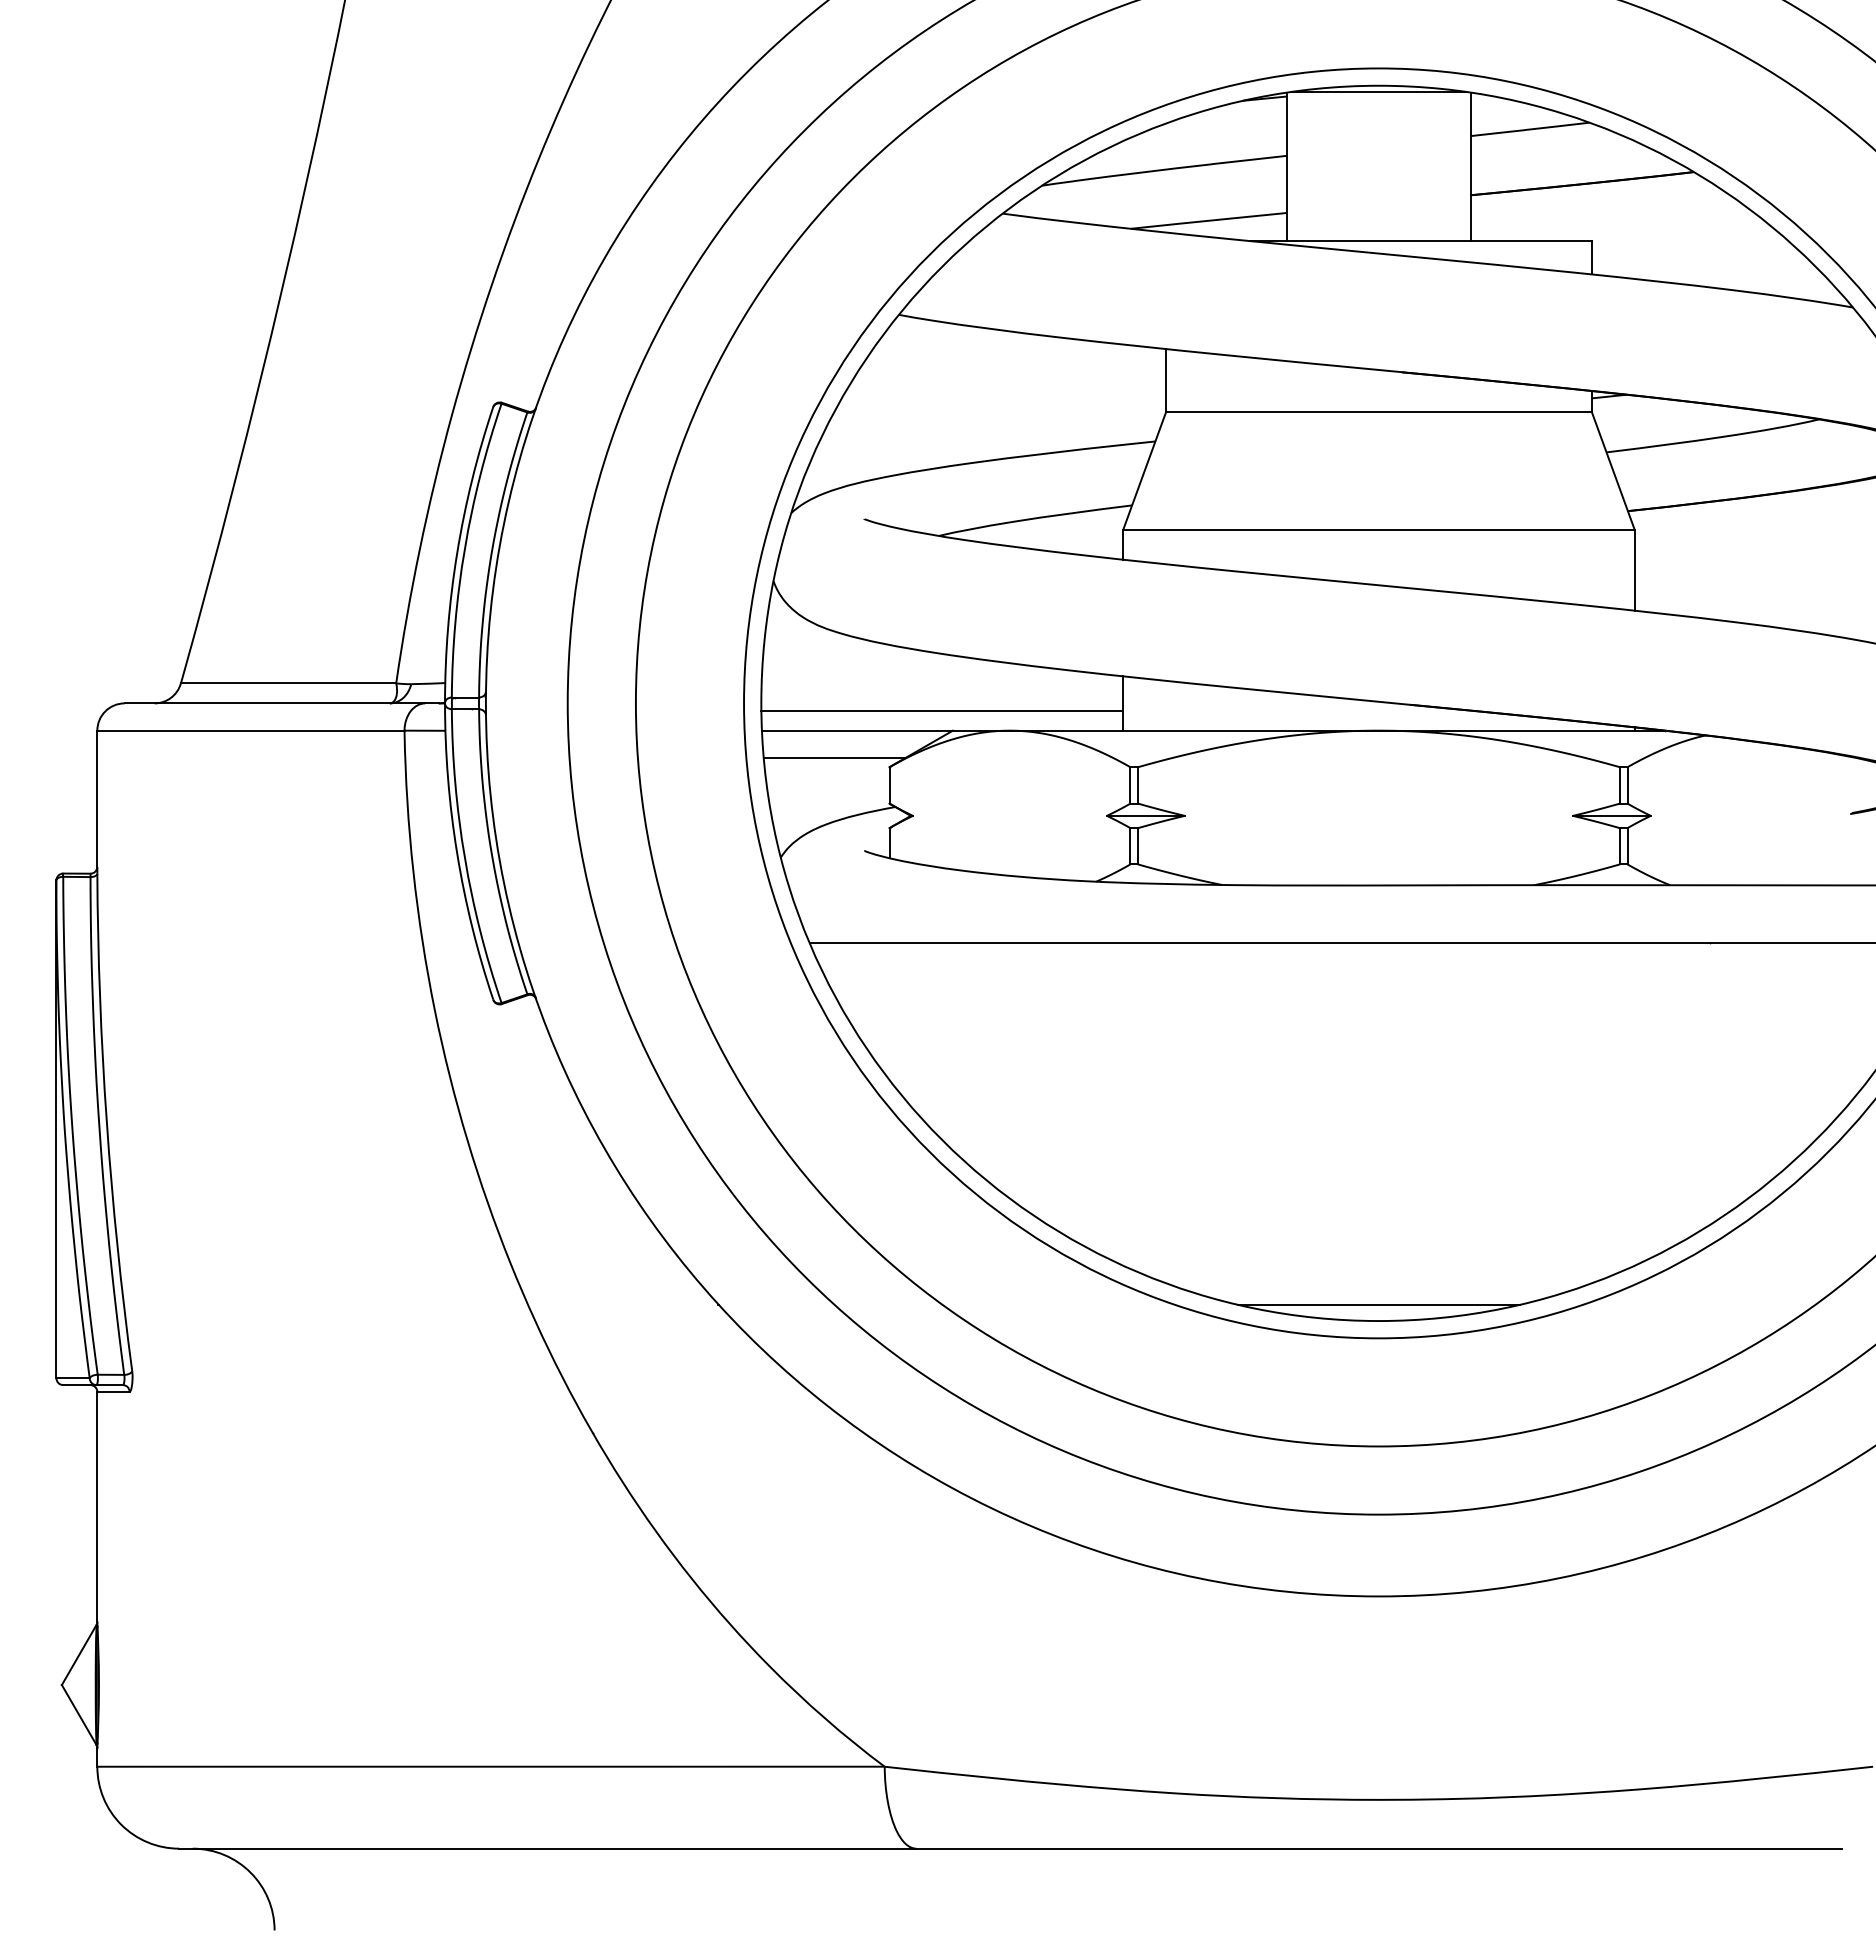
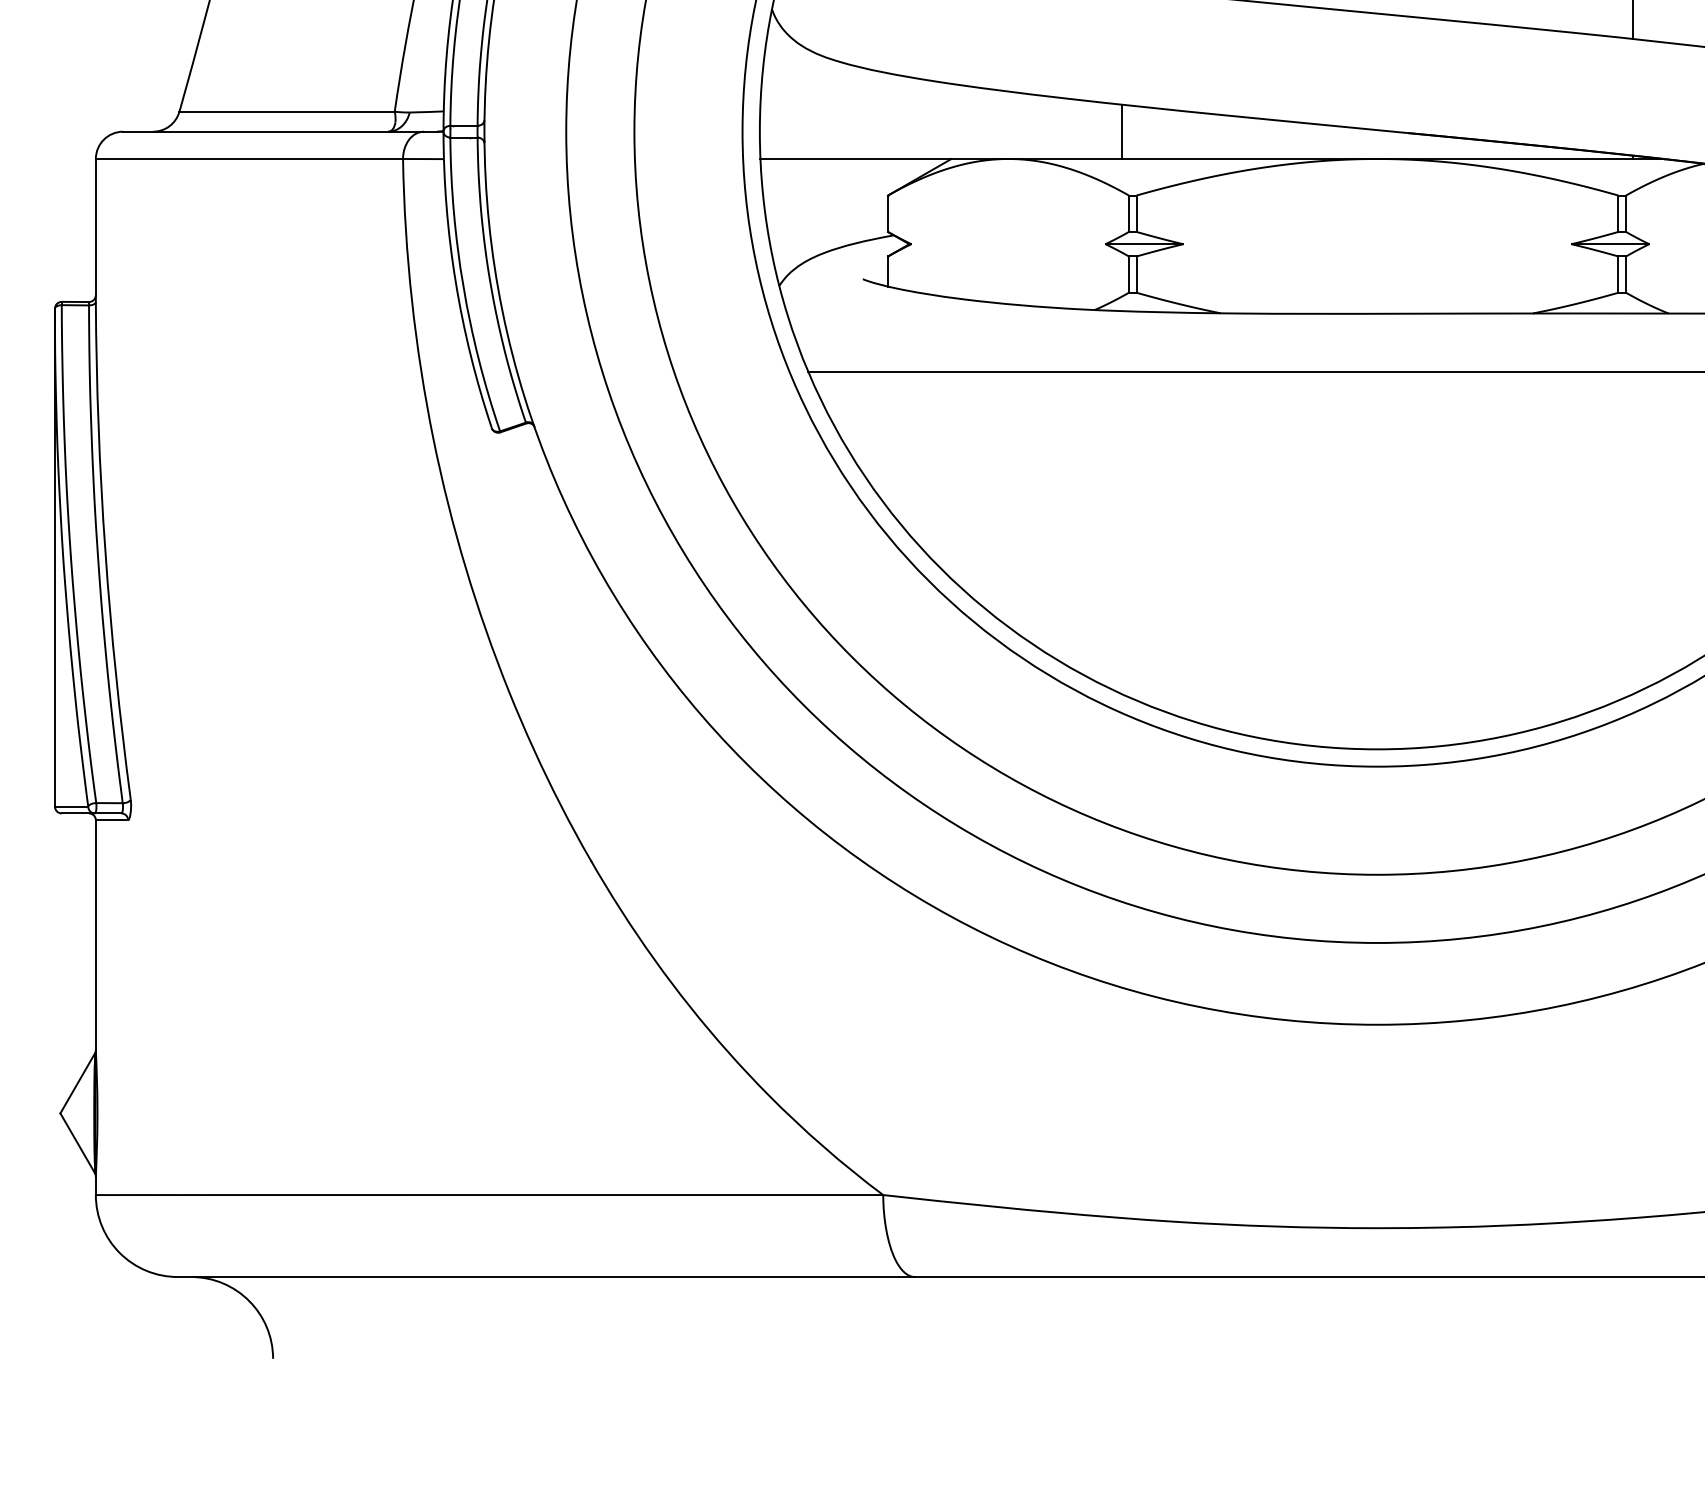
line: (942, 710) -> (941, 138), removed
line: (834, 757) -> (833, 185), removed
line: (1378, 1304) -> (1377, 732), removed

